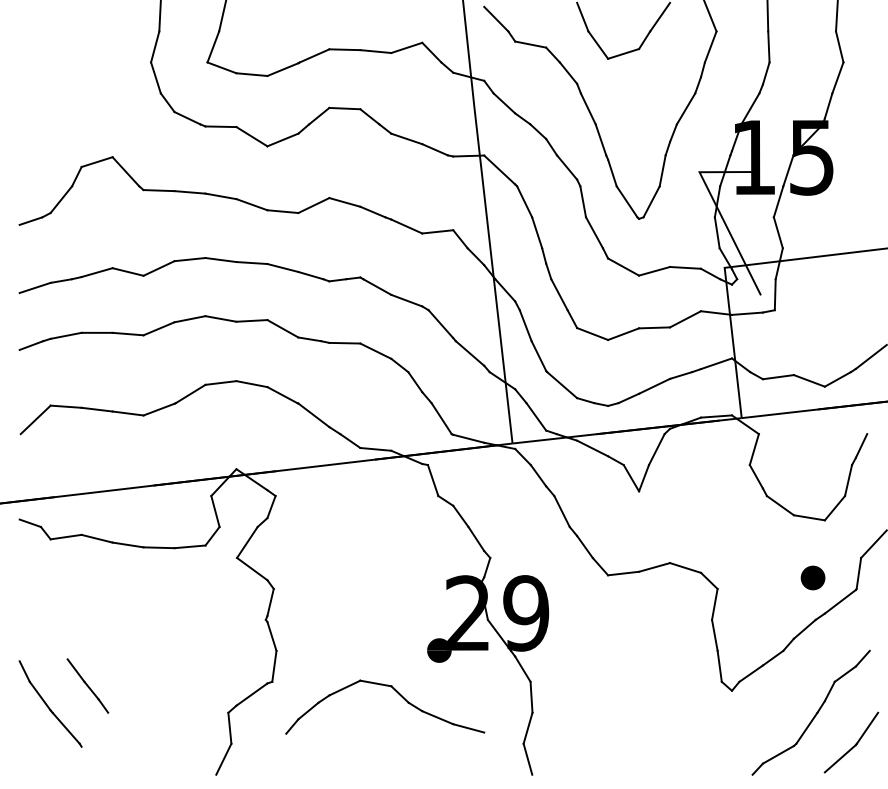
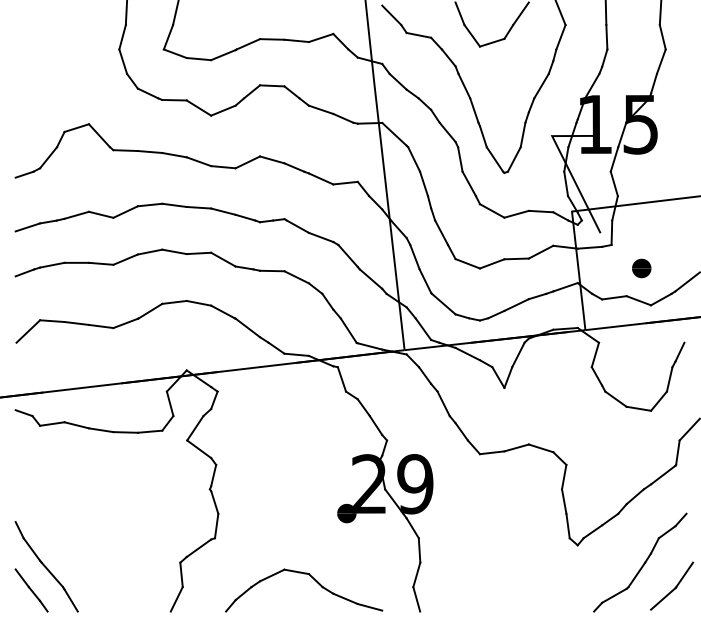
text: (812, 577) -> (641, 268), moved
line: (87, 685) -> (31, 590), moved
part: (397, 693) -> (313, 579), moved
line: (89, 760) -> (70, 600), added

